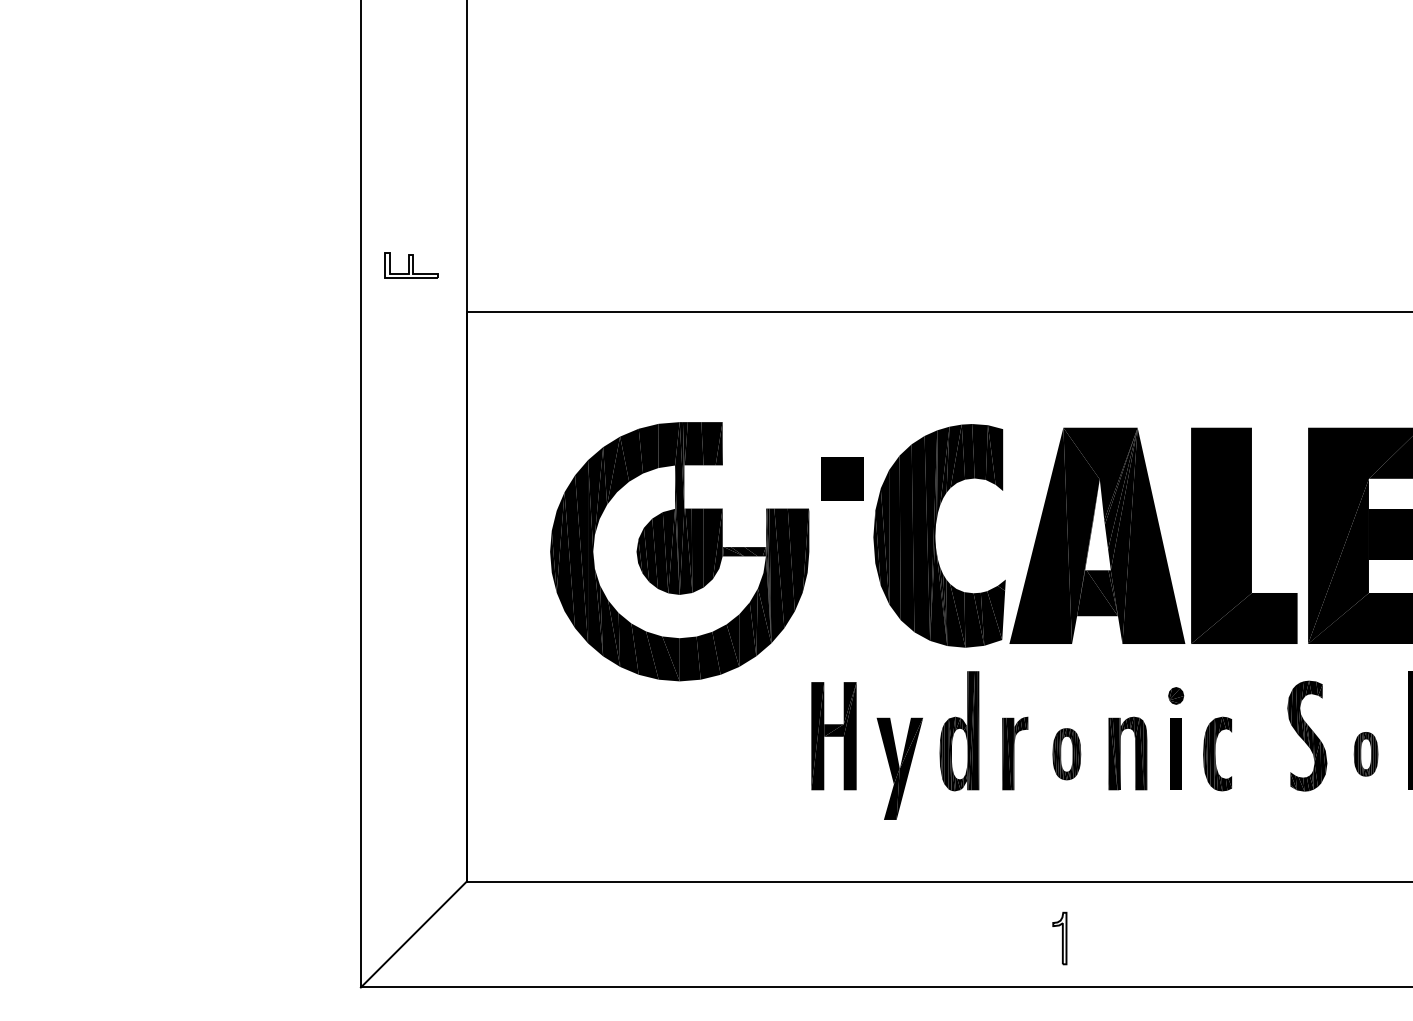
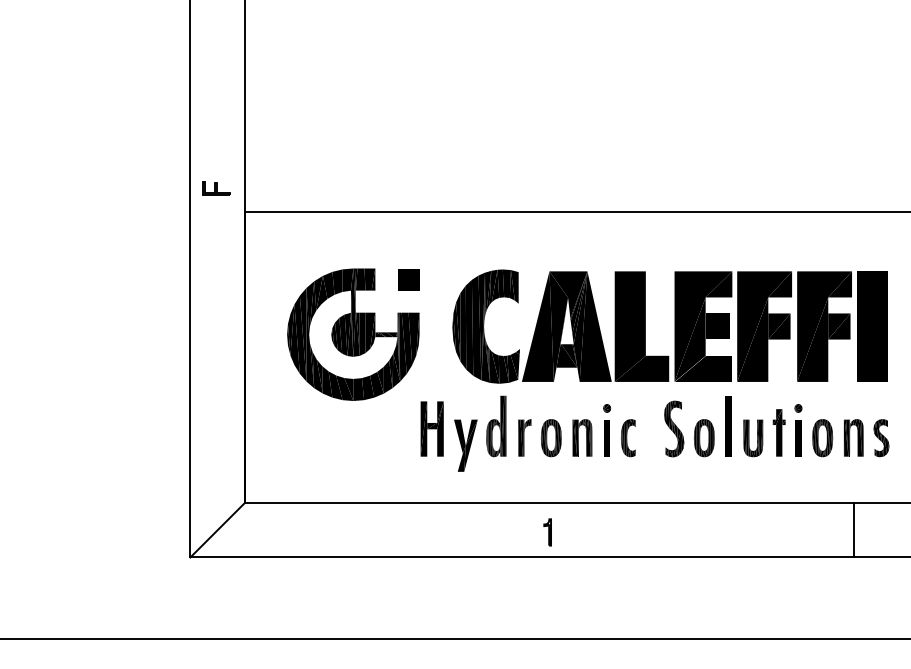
part: (842, 478) -> (408, 279), moved
part: (1065, 754) -> (550, 438), size x1.43
part: (1364, 754) -> (703, 438), size x1.67

